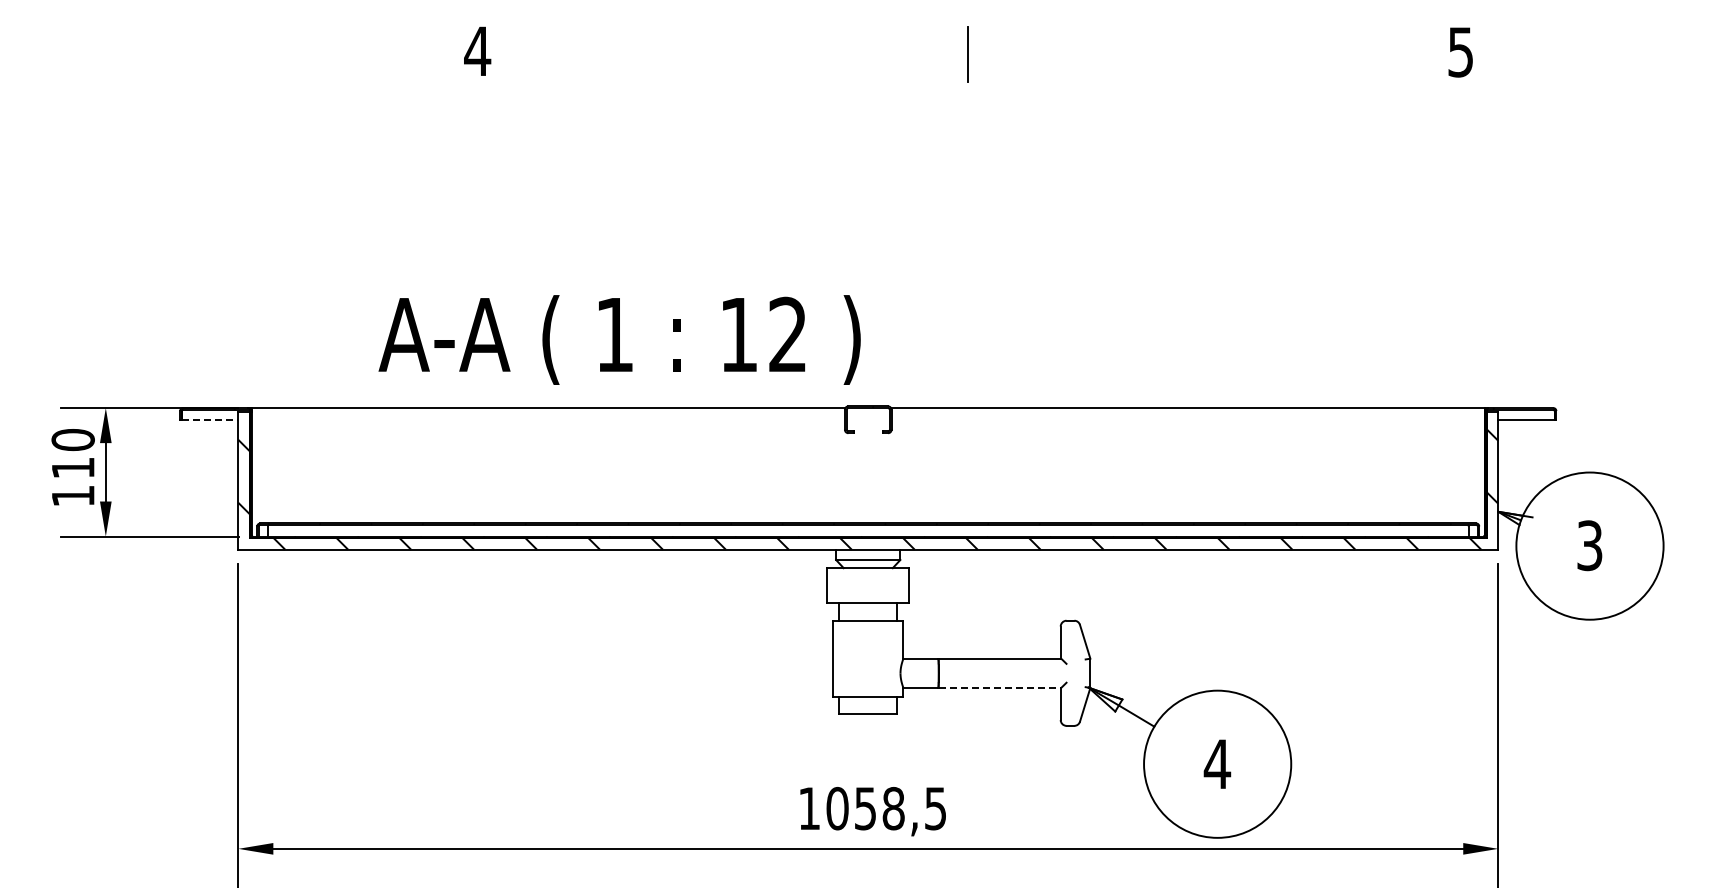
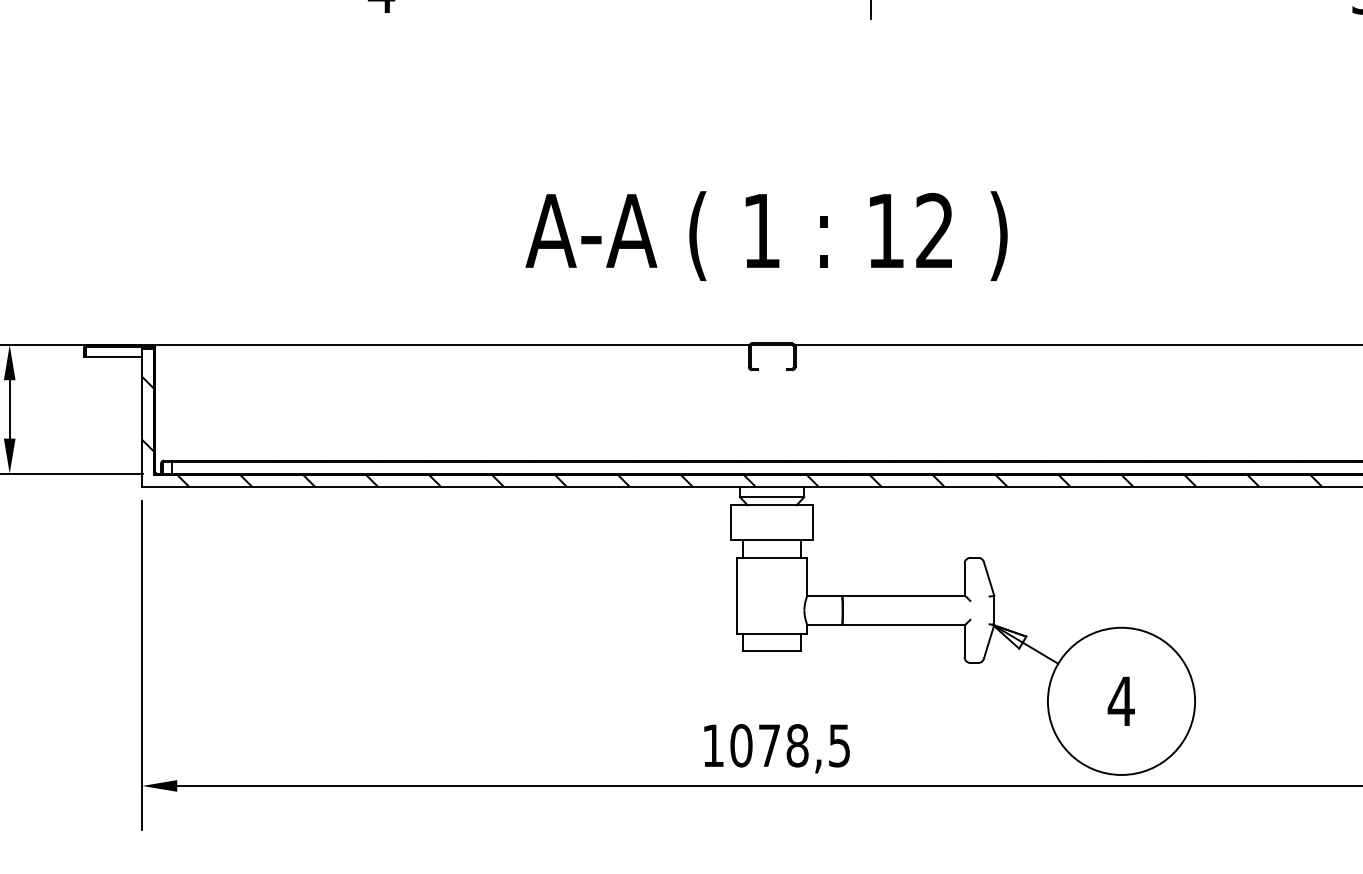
text: (619, 339) -> (766, 235), moved
line: (210, 419) -> (114, 356), dashed -> solid
line: (1000, 687) -> (904, 624), dashed -> solid
text: (865, 808) -> (769, 745), 1058,5 -> 1078,5

